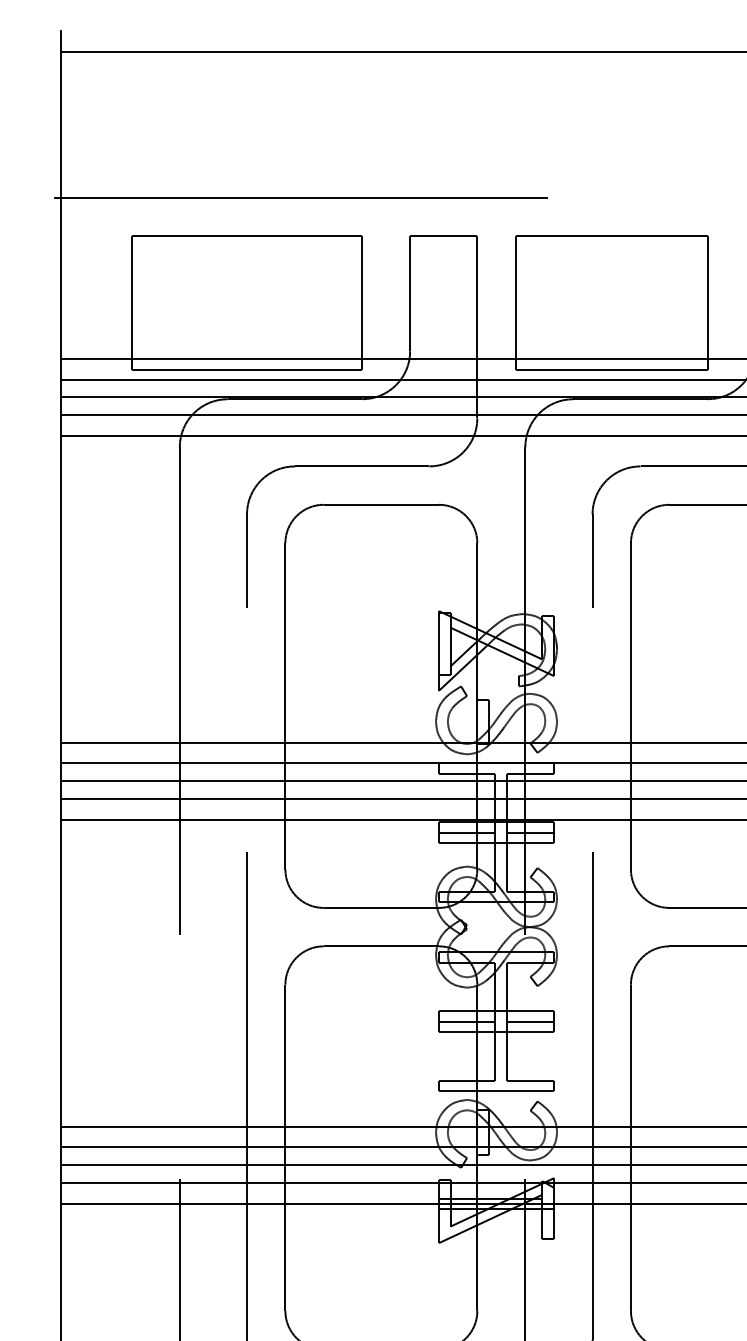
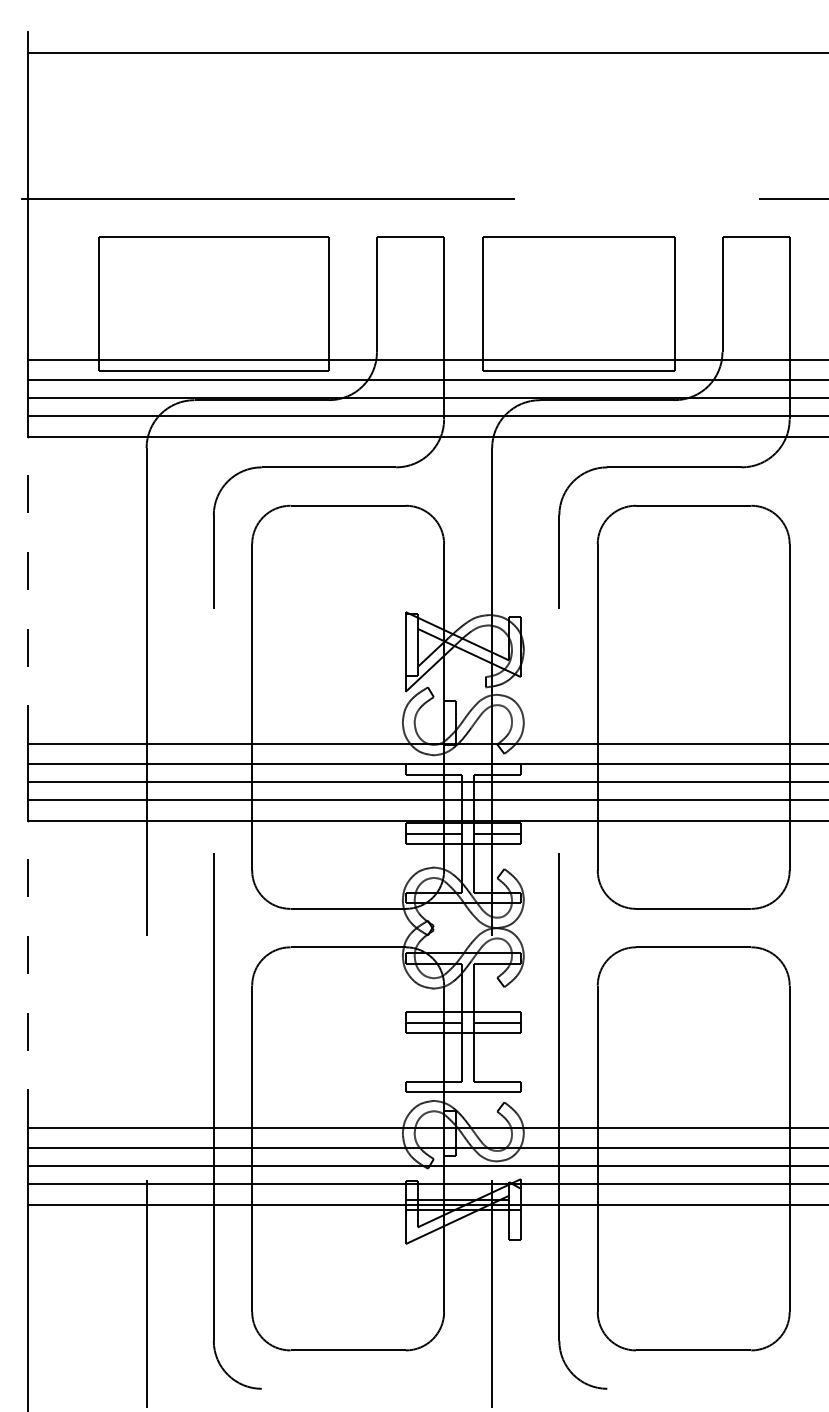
line: (60, 589) -> (27, 590), solid -> dashed
line: (60, 973) -> (27, 974), solid -> dashed

